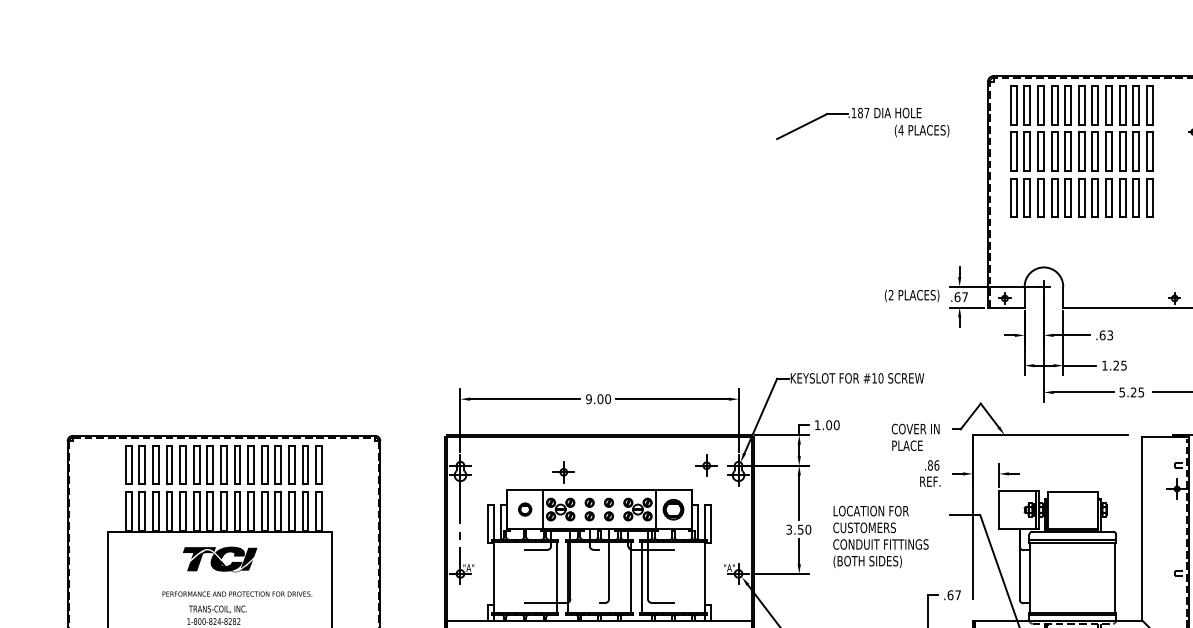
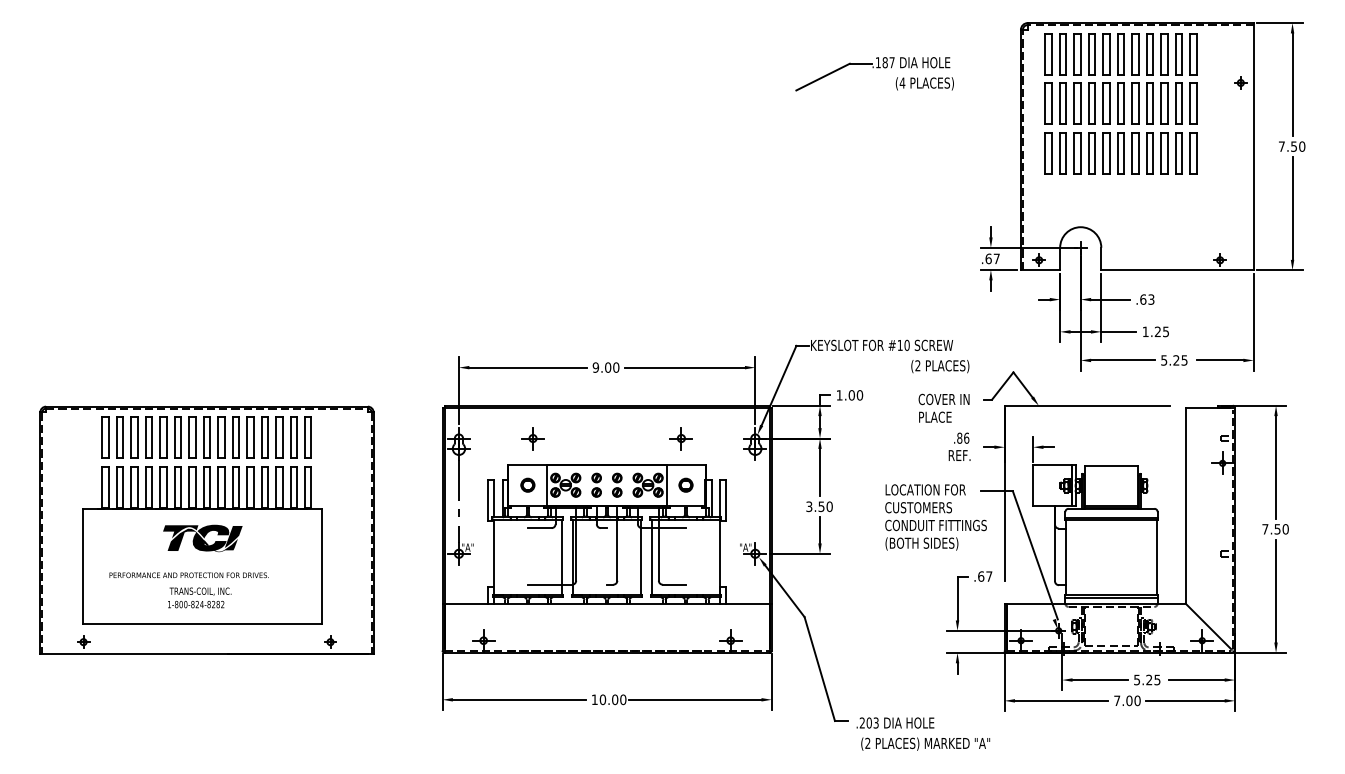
text: (921, 130) -> (924, 83), moved
text: (912, 295) -> (940, 366), moved
part: (705, 465) -> (680, 438), moved
part: (563, 472) -> (532, 438), moved
circle: (673, 508) -> (685, 484), size x0.62
text: (880, 537) -> (935, 517), moved
text: (236, 594) -> (188, 575), moved

